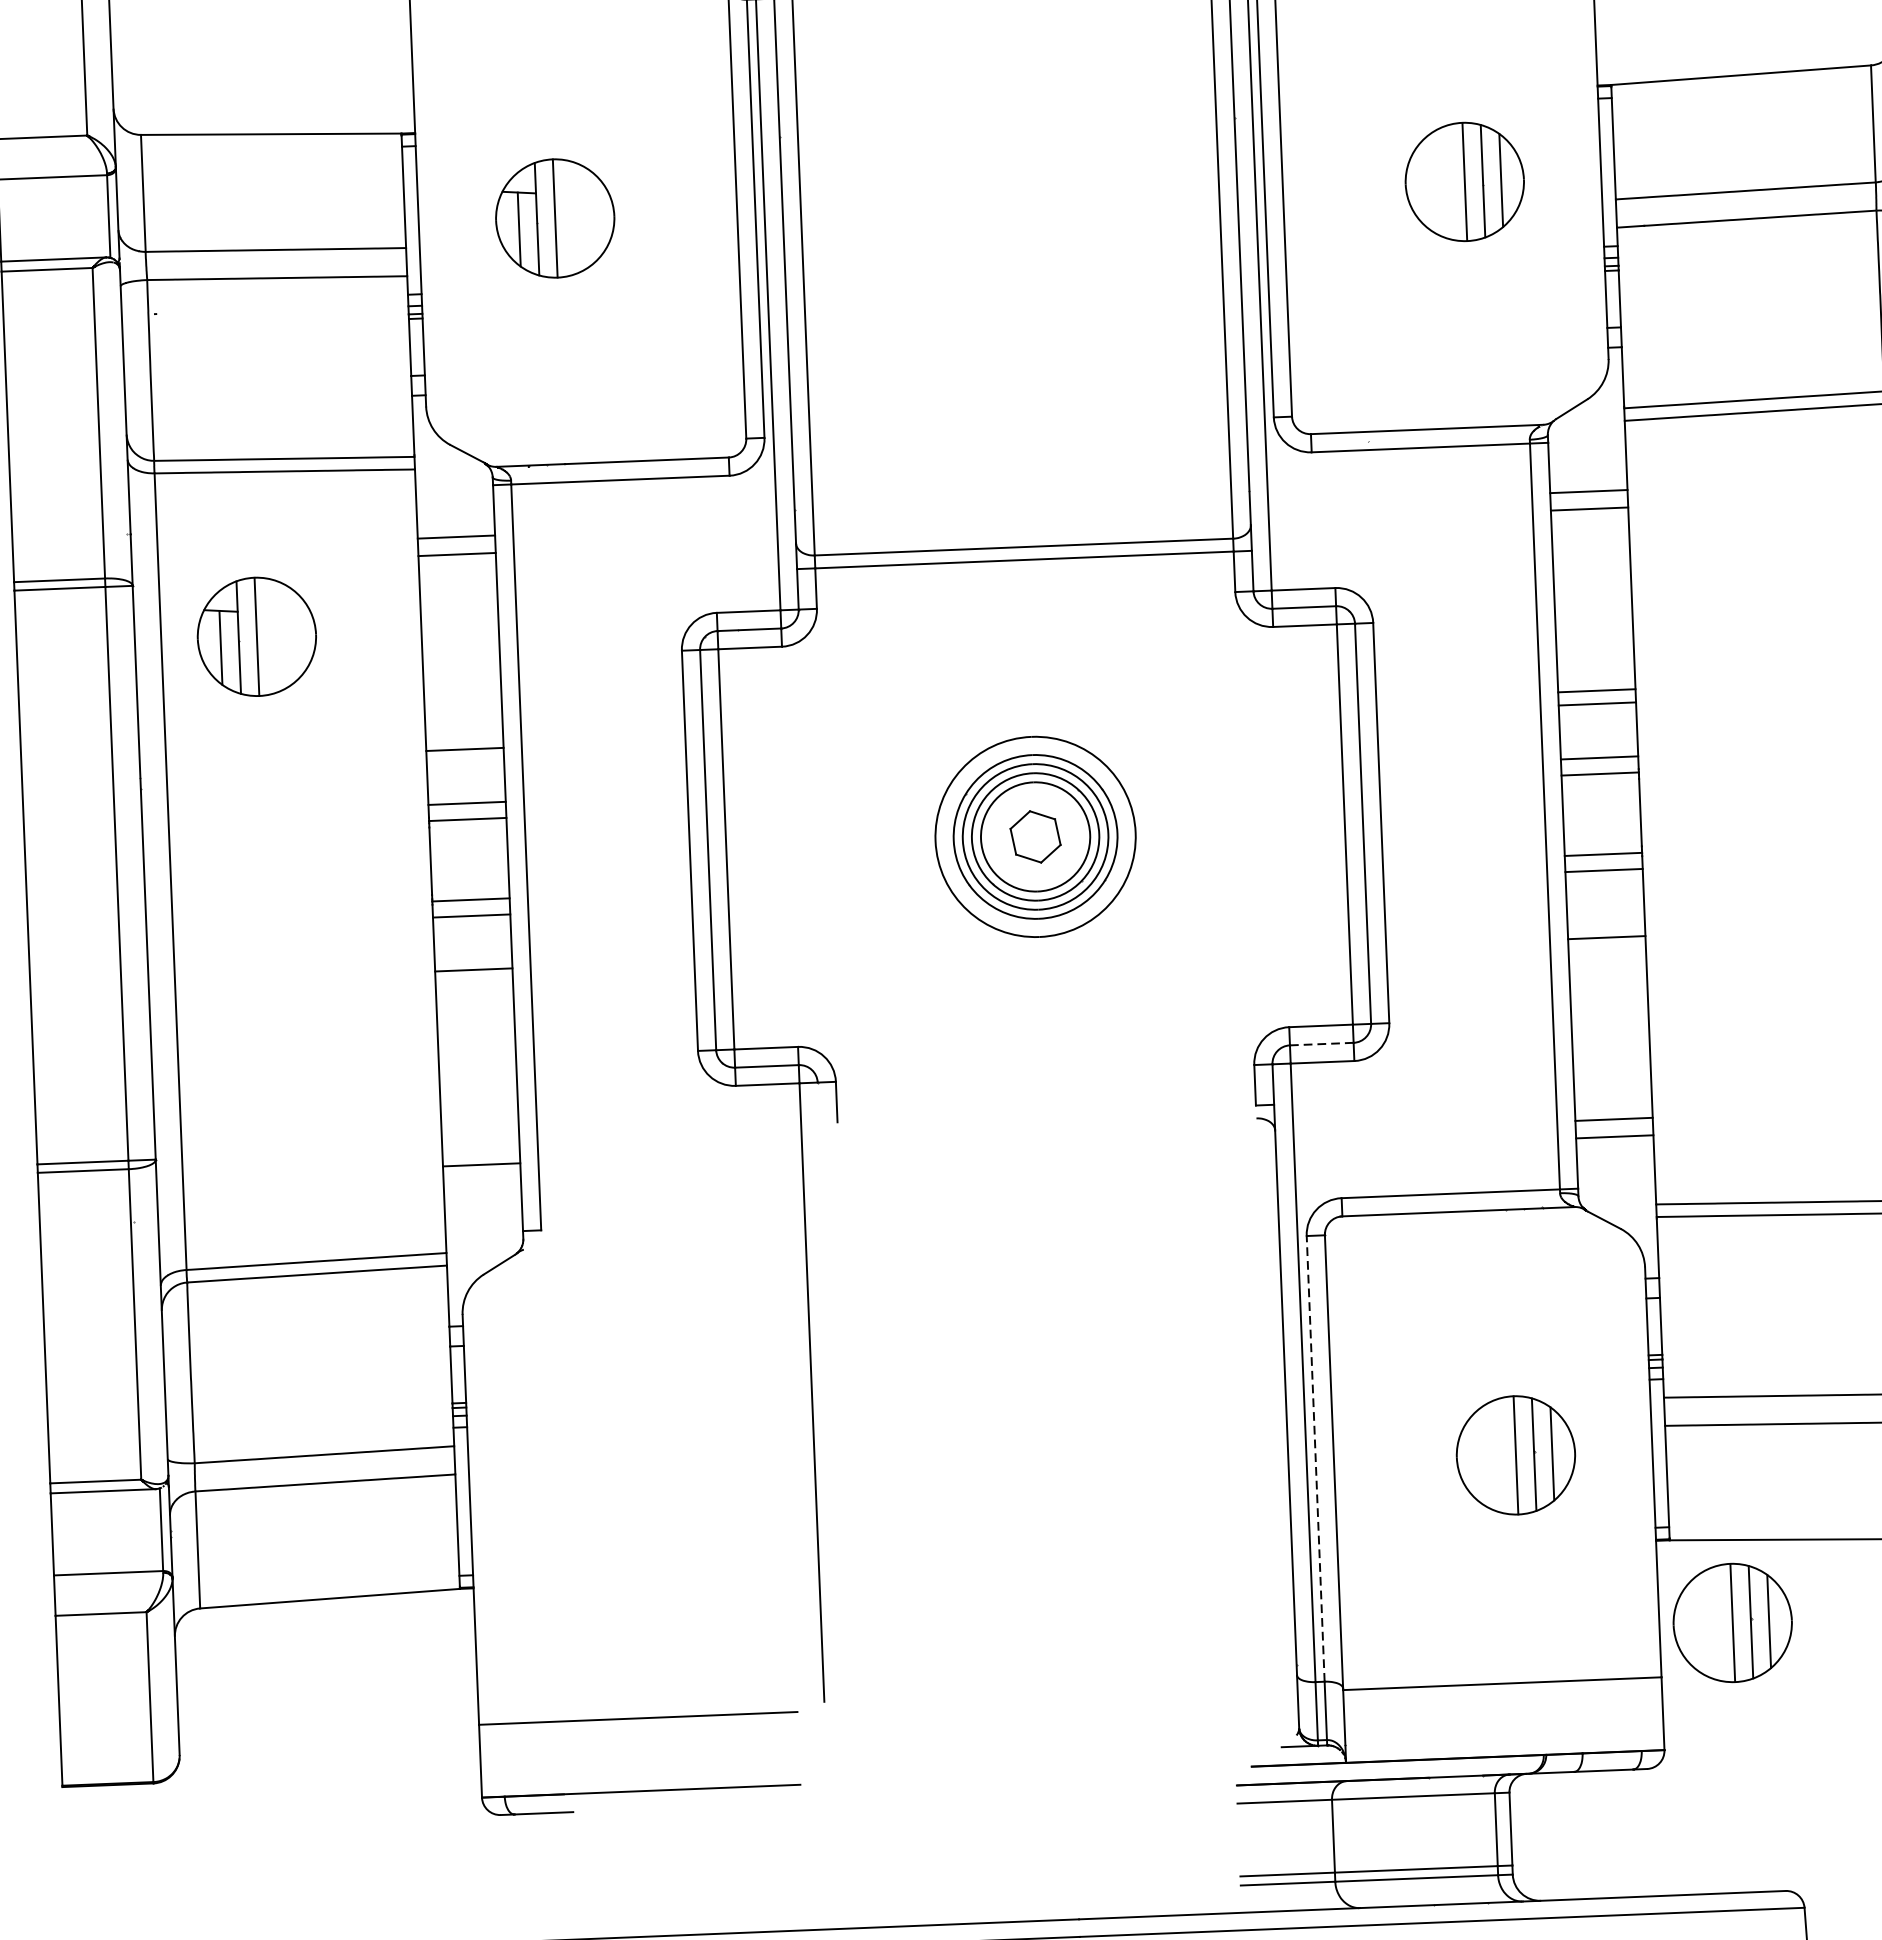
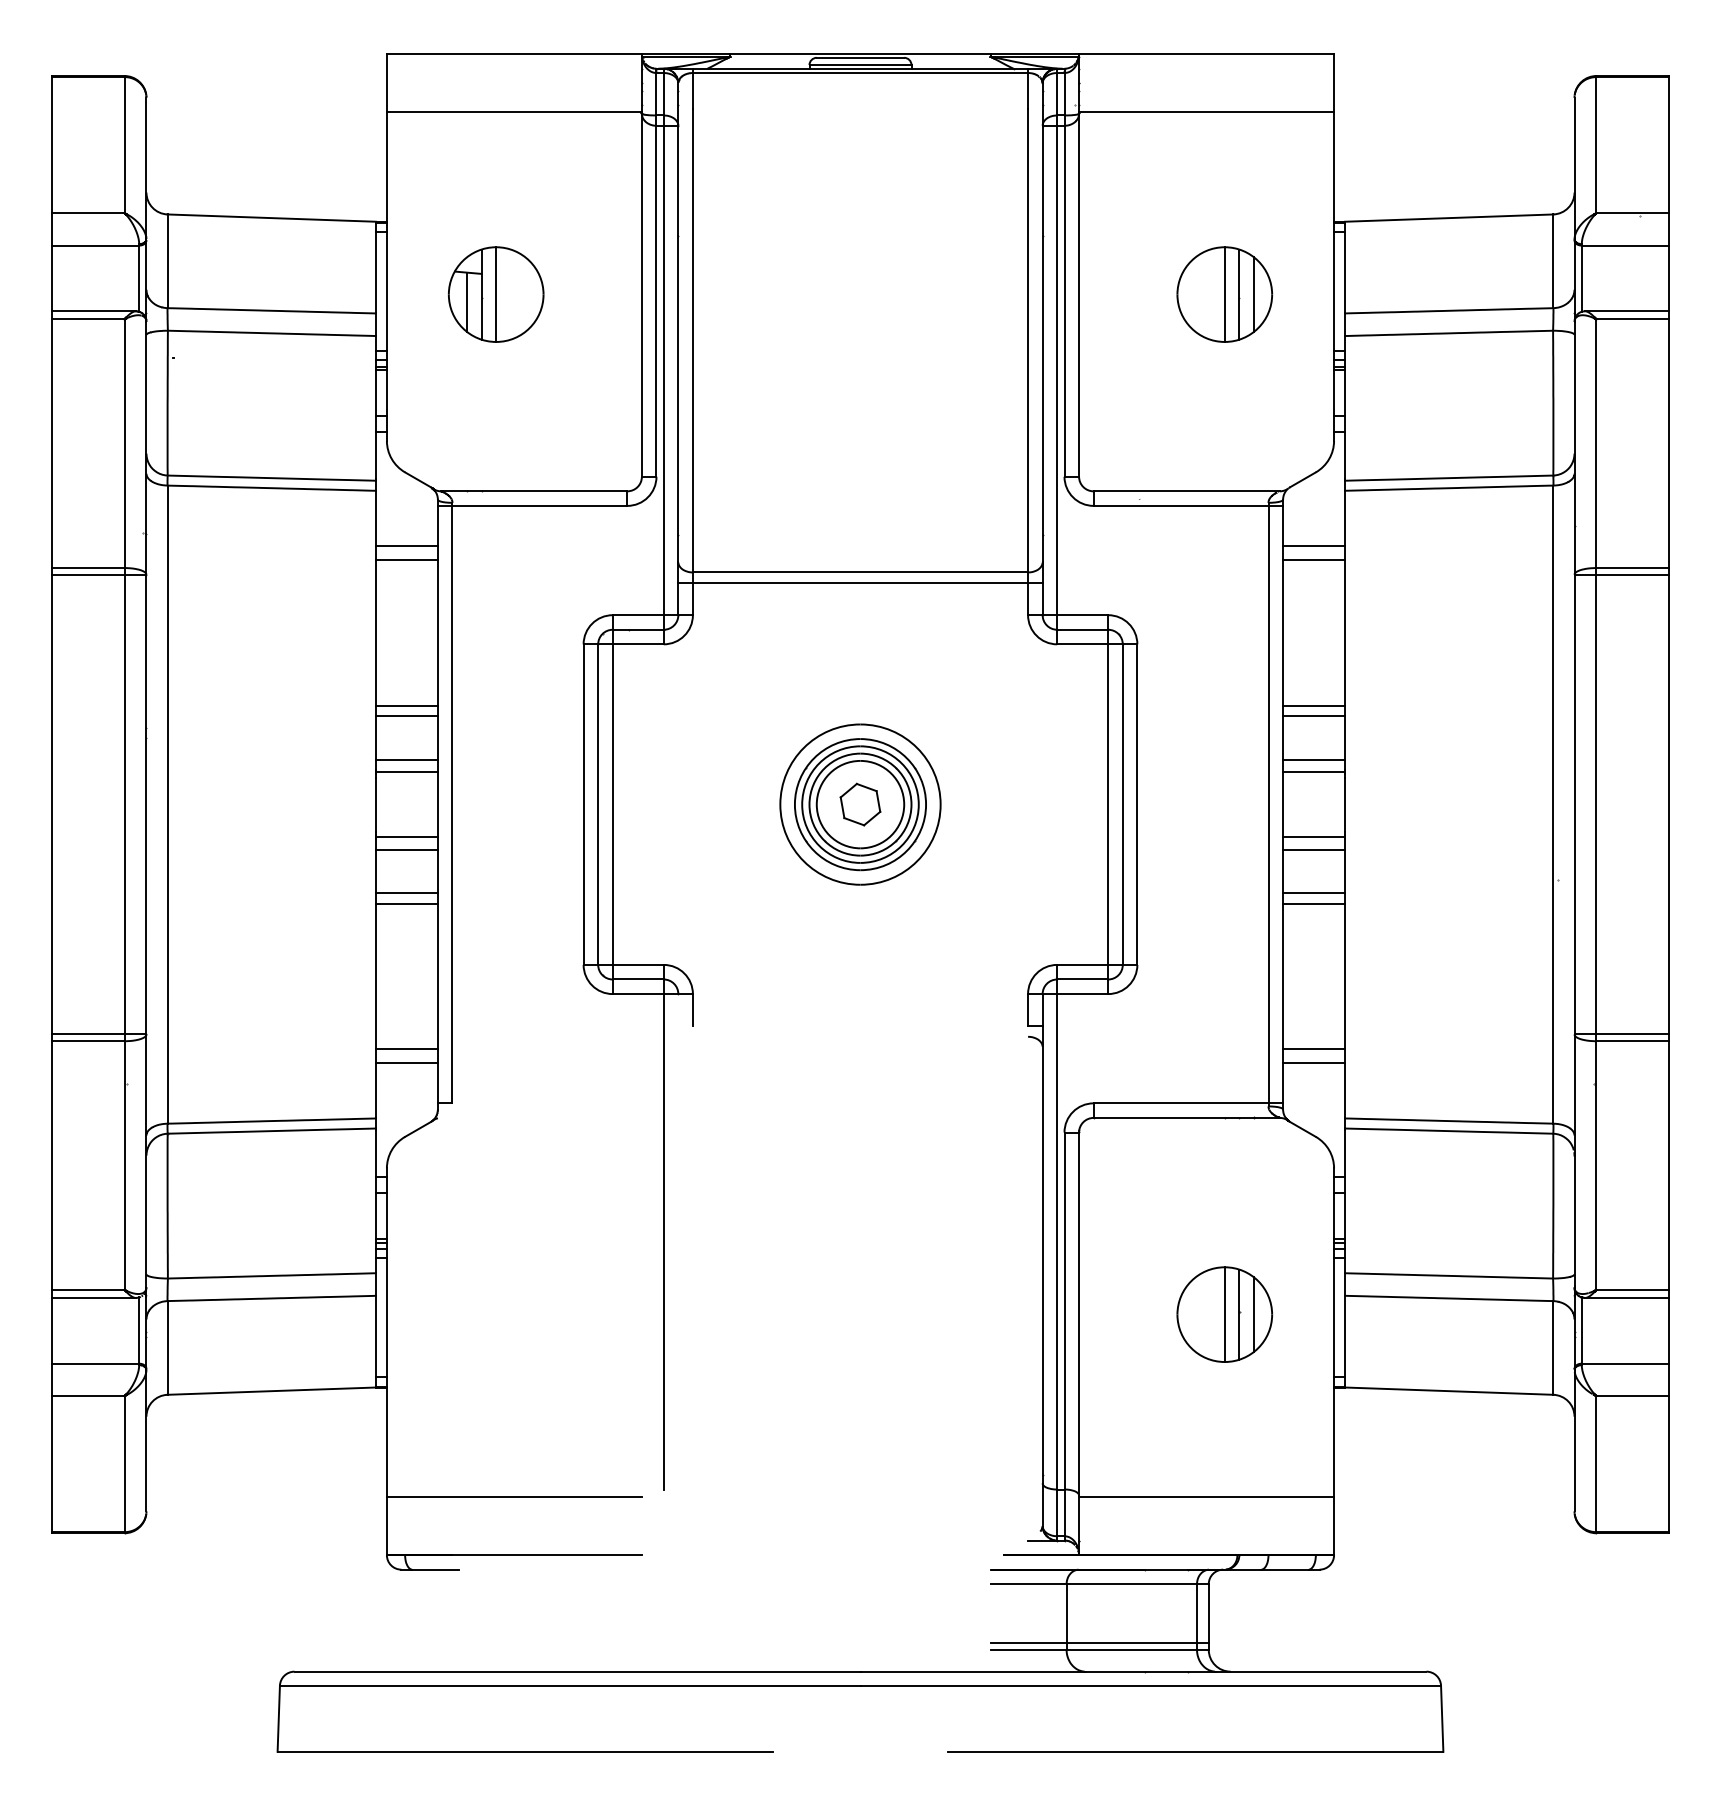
part: (257, 636) -> (244, 619), removed
line: (463, 735) -> (406, 705), added
line: (1606, 923) -> (1314, 892), added
line: (473, 983) -> (406, 903), added
line: (1321, 1044) -> (1082, 979), dashed -> solid
line: (481, 1182) -> (406, 1063), added
line: (1315, 1459) -> (1064, 1311), dashed -> solid
part: (1732, 1622) -> (1392, 1455), removed

